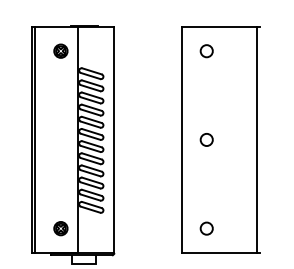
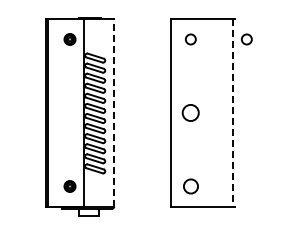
circle: (273, 51) -> (246, 39), added
line: (114, 139) -> (114, 112), solid -> dashed
circle: (206, 139) -> (190, 112), size x1.6
line: (257, 139) -> (232, 112), solid -> dashed
circle: (206, 228) -> (190, 186), size x1.4

